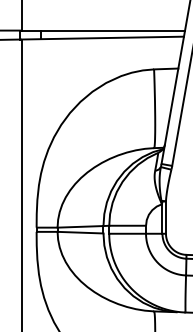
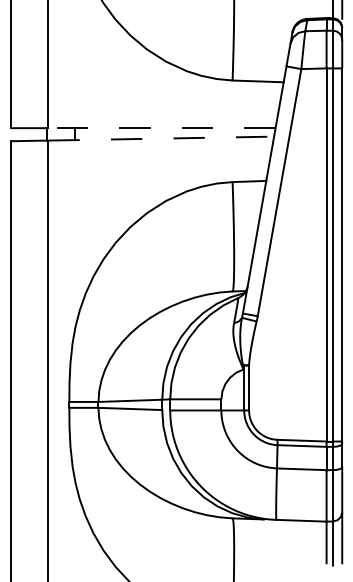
line: (103, 30) -> (162, 128), solid -> dashed
line: (102, 38) -> (161, 138), solid -> dashed

